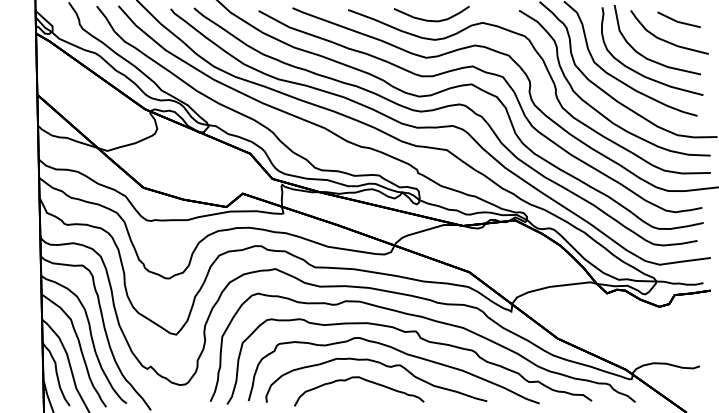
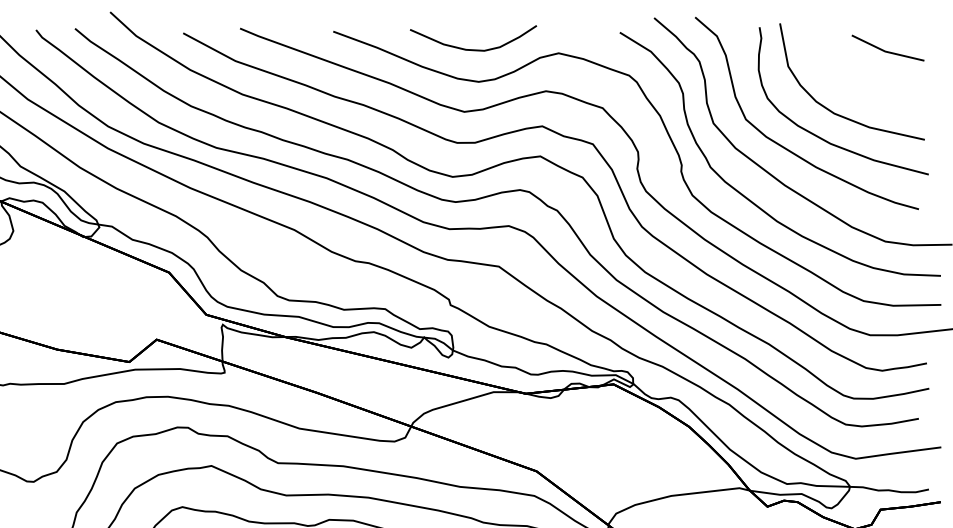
part: (666, 40) -> (866, 82), removed

